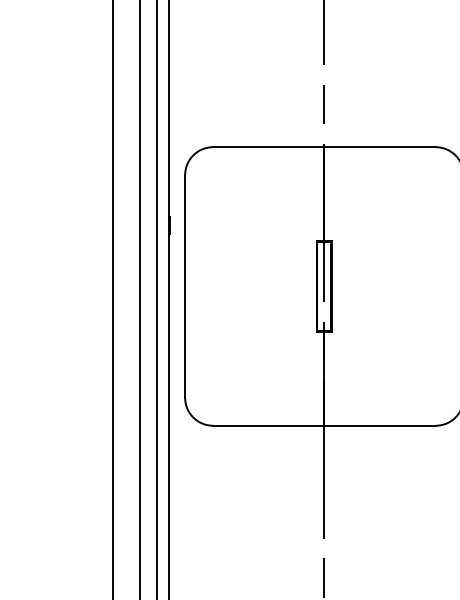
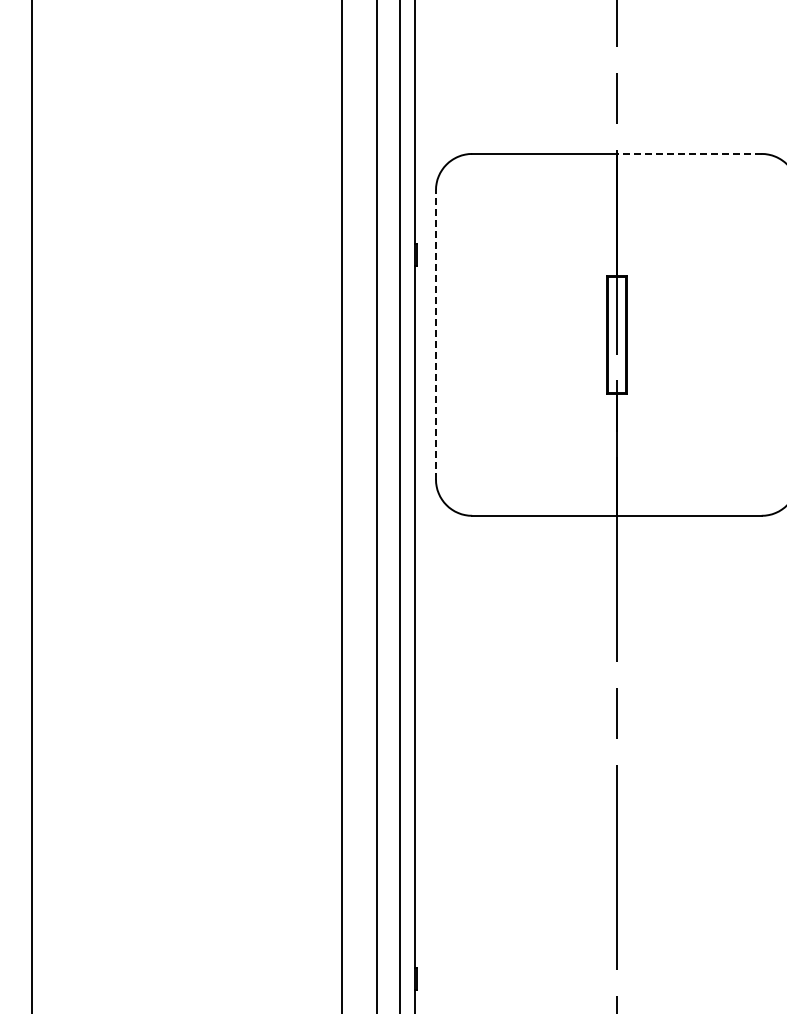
line: (379, 146) -> (688, 153), solid -> dashed
line: (185, 286) -> (436, 334), solid -> dashed

